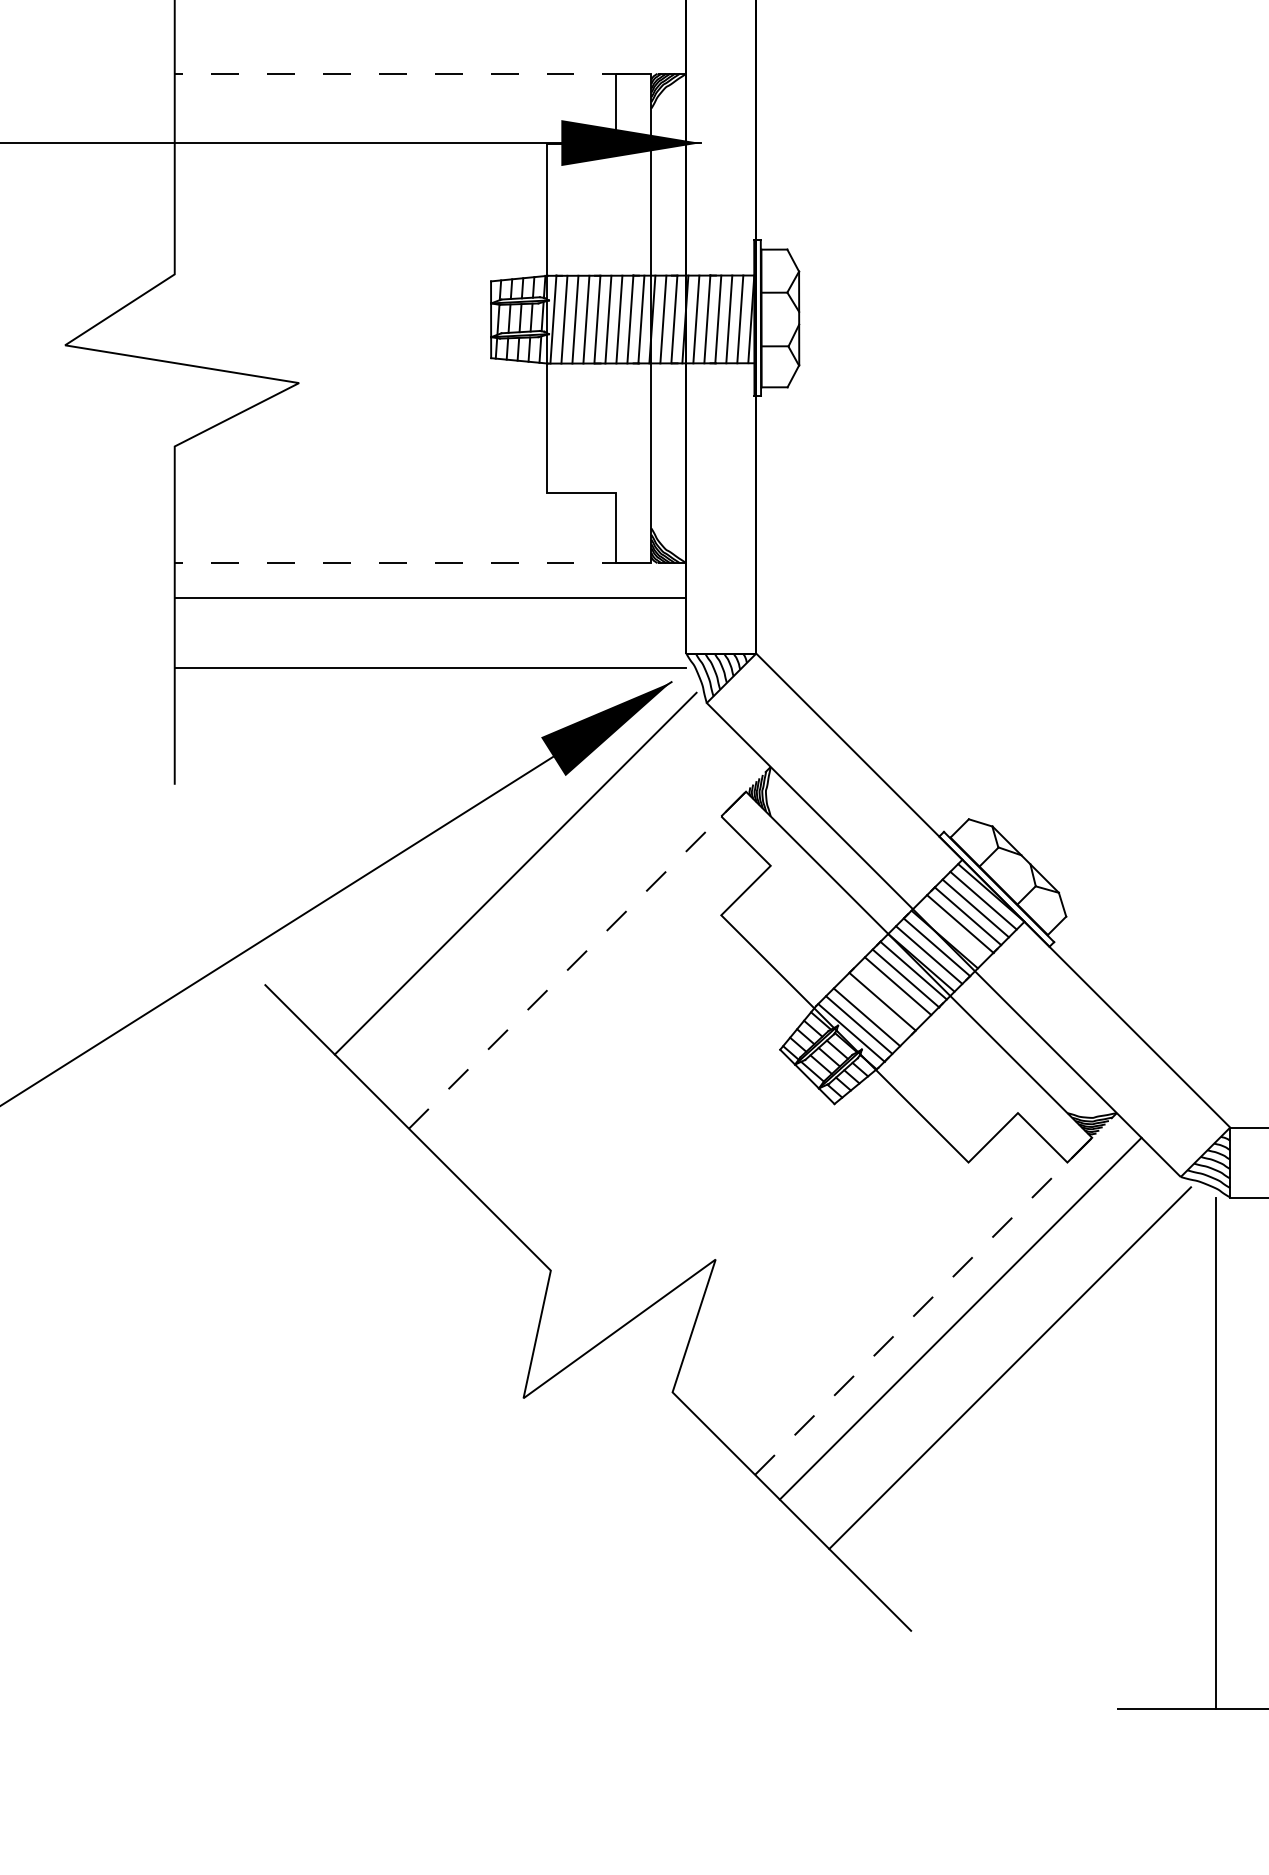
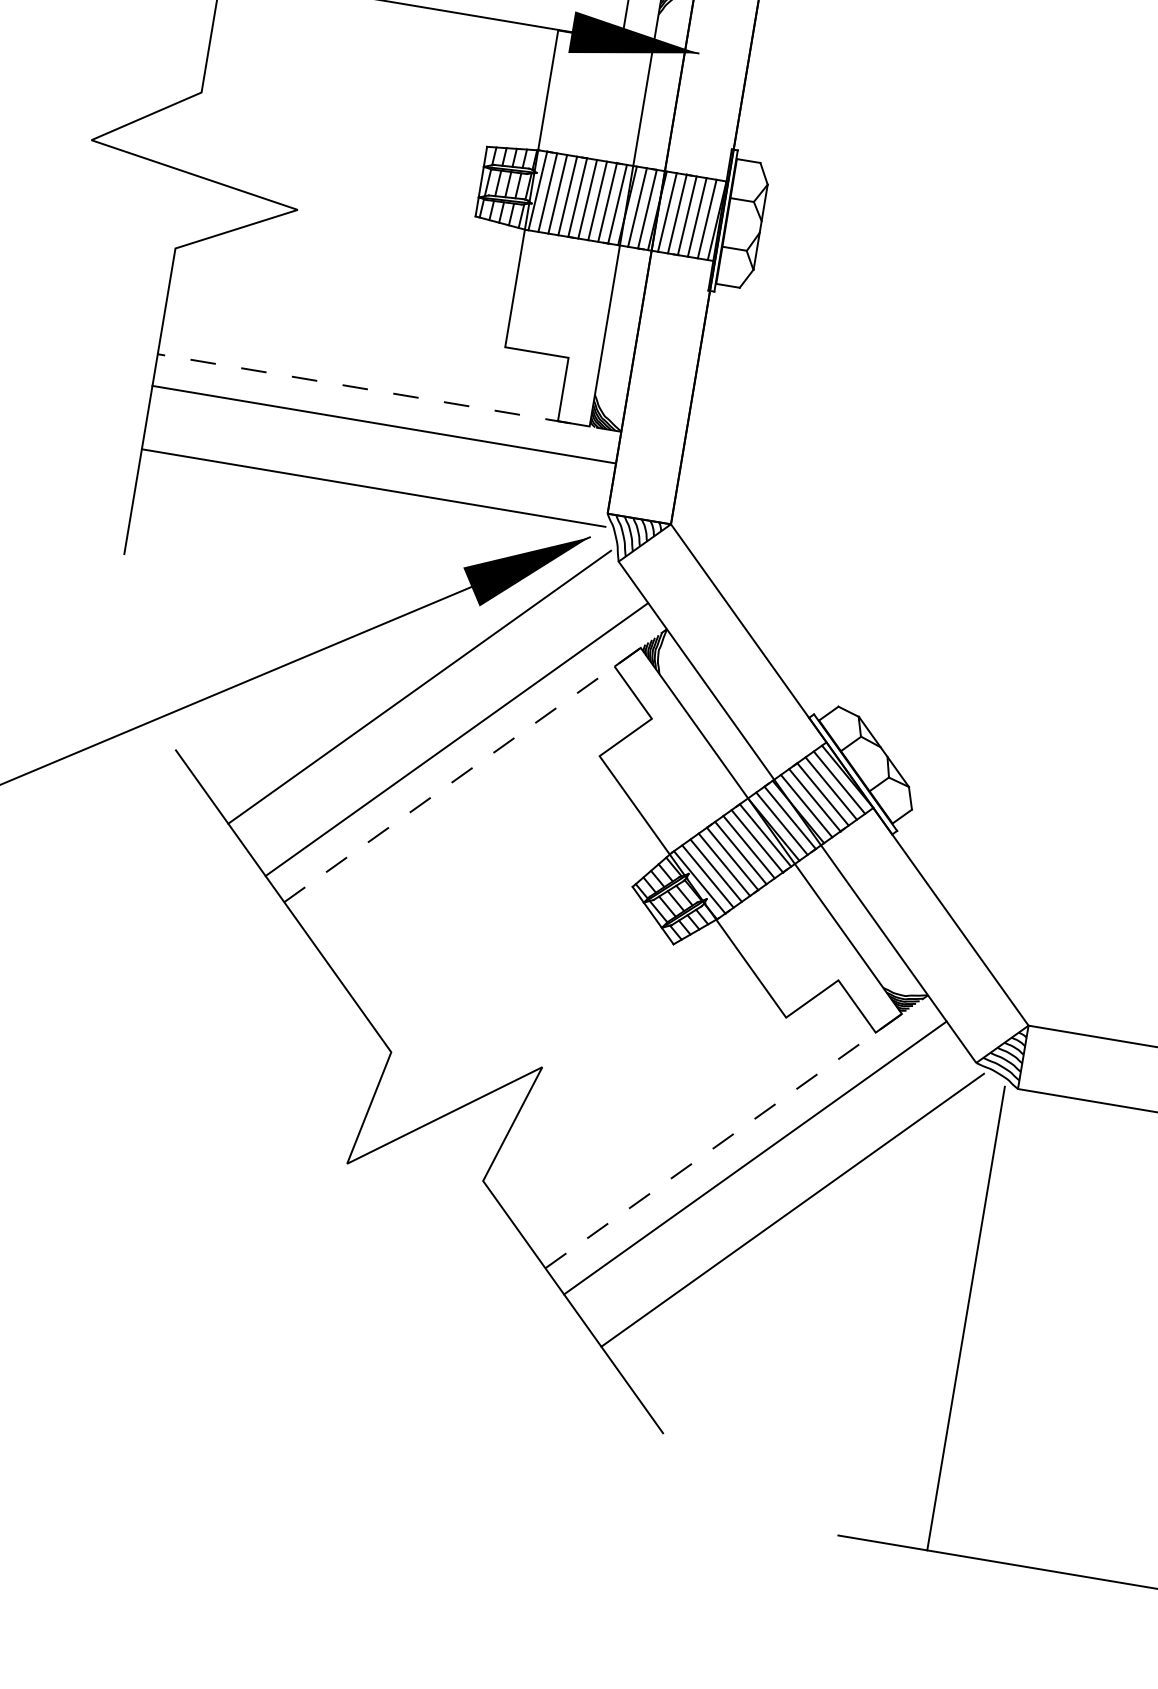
line: (565, 923) -> (457, 739), added
line: (952, 931) -> (806, 805), added
line: (890, 993) -> (741, 852), added
line: (874, 1009) -> (724, 864), added

